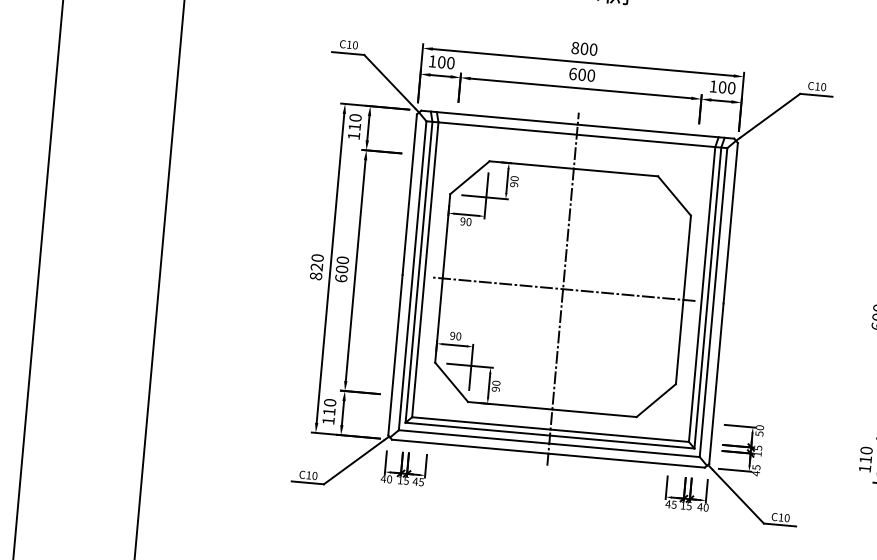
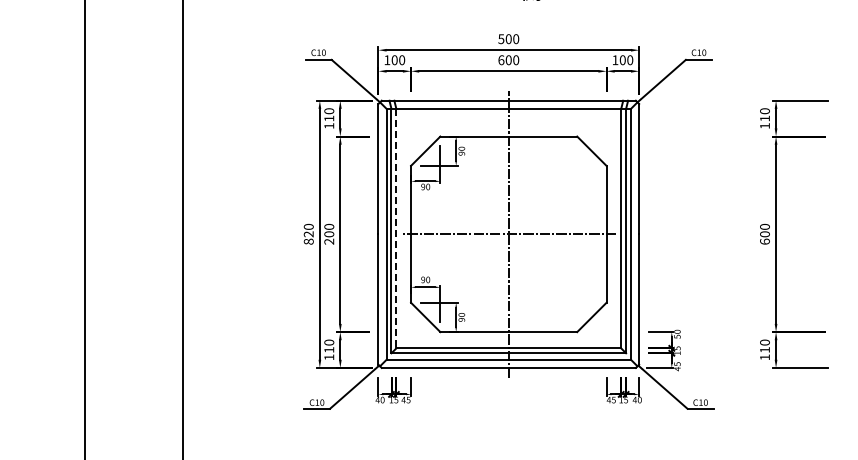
text: (575, 47) -> (501, 38), 800 -> 500
line: (425, 269) -> (396, 228), solid -> dashed
text: (341, 278) -> (329, 241), 600 -> 200

